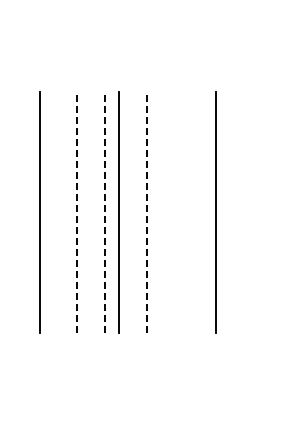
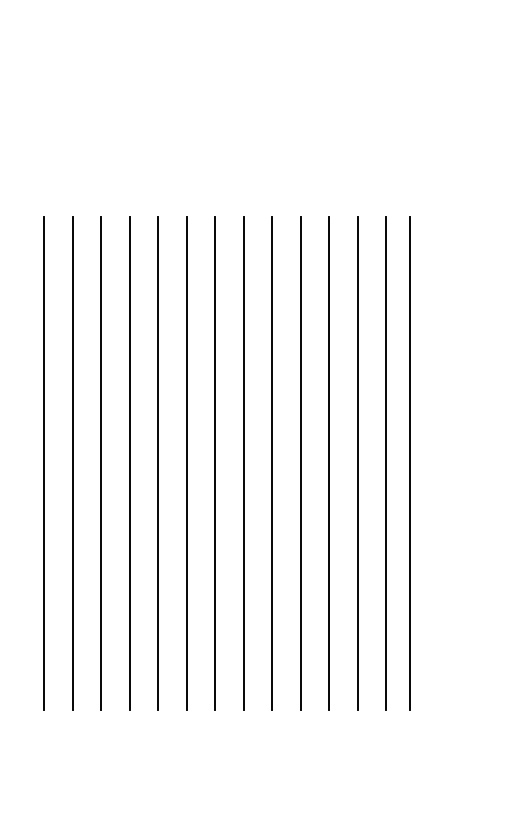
line: (77, 212) -> (45, 463), dashed -> solid
line: (90, 212) -> (71, 463), added
line: (104, 212) -> (100, 463), dashed -> solid
line: (132, 212) -> (157, 463), added
line: (146, 212) -> (186, 463), dashed -> solid
line: (160, 212) -> (215, 463), added
line: (174, 212) -> (244, 463), added
line: (188, 212) -> (272, 463), added
line: (202, 212) -> (301, 463), added
line: (230, 212) -> (358, 463), added
line: (243, 212) -> (385, 463), added
line: (255, 212) -> (410, 463), added

